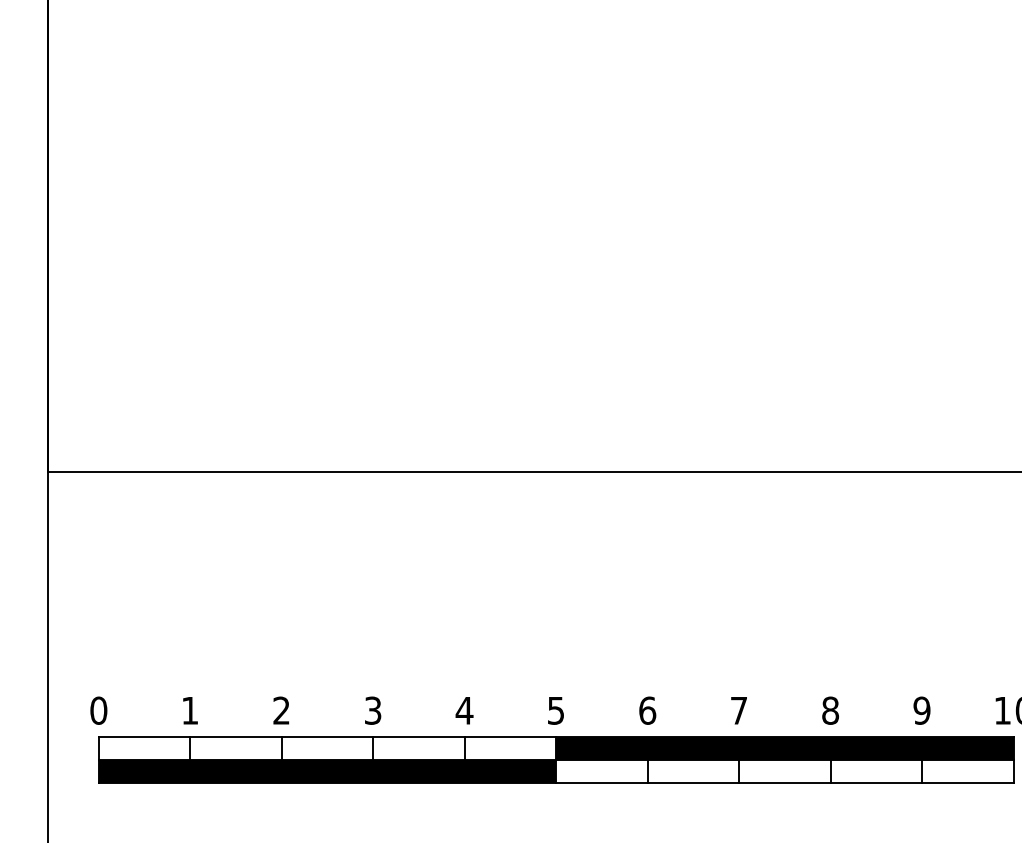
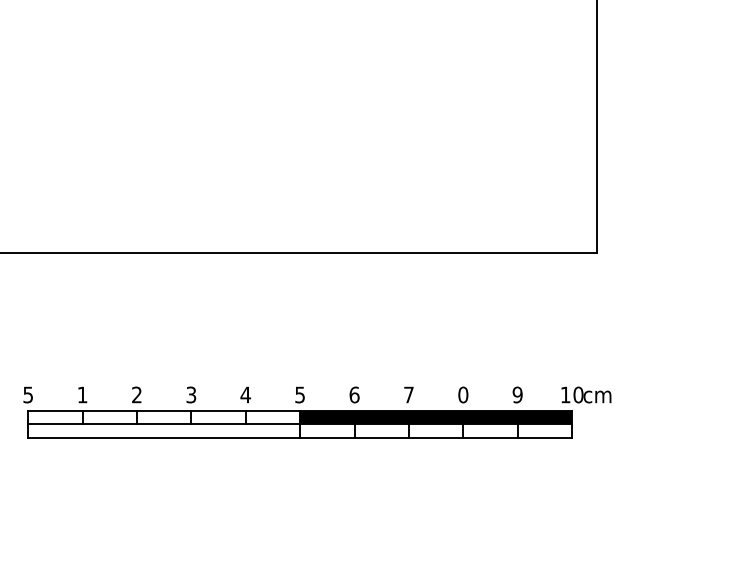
text: (99, 709) -> (28, 394), 0 -> 5
text: (830, 711) -> (463, 395), 8 -> 0
fill: (327, 770) -> (164, 430), removed

